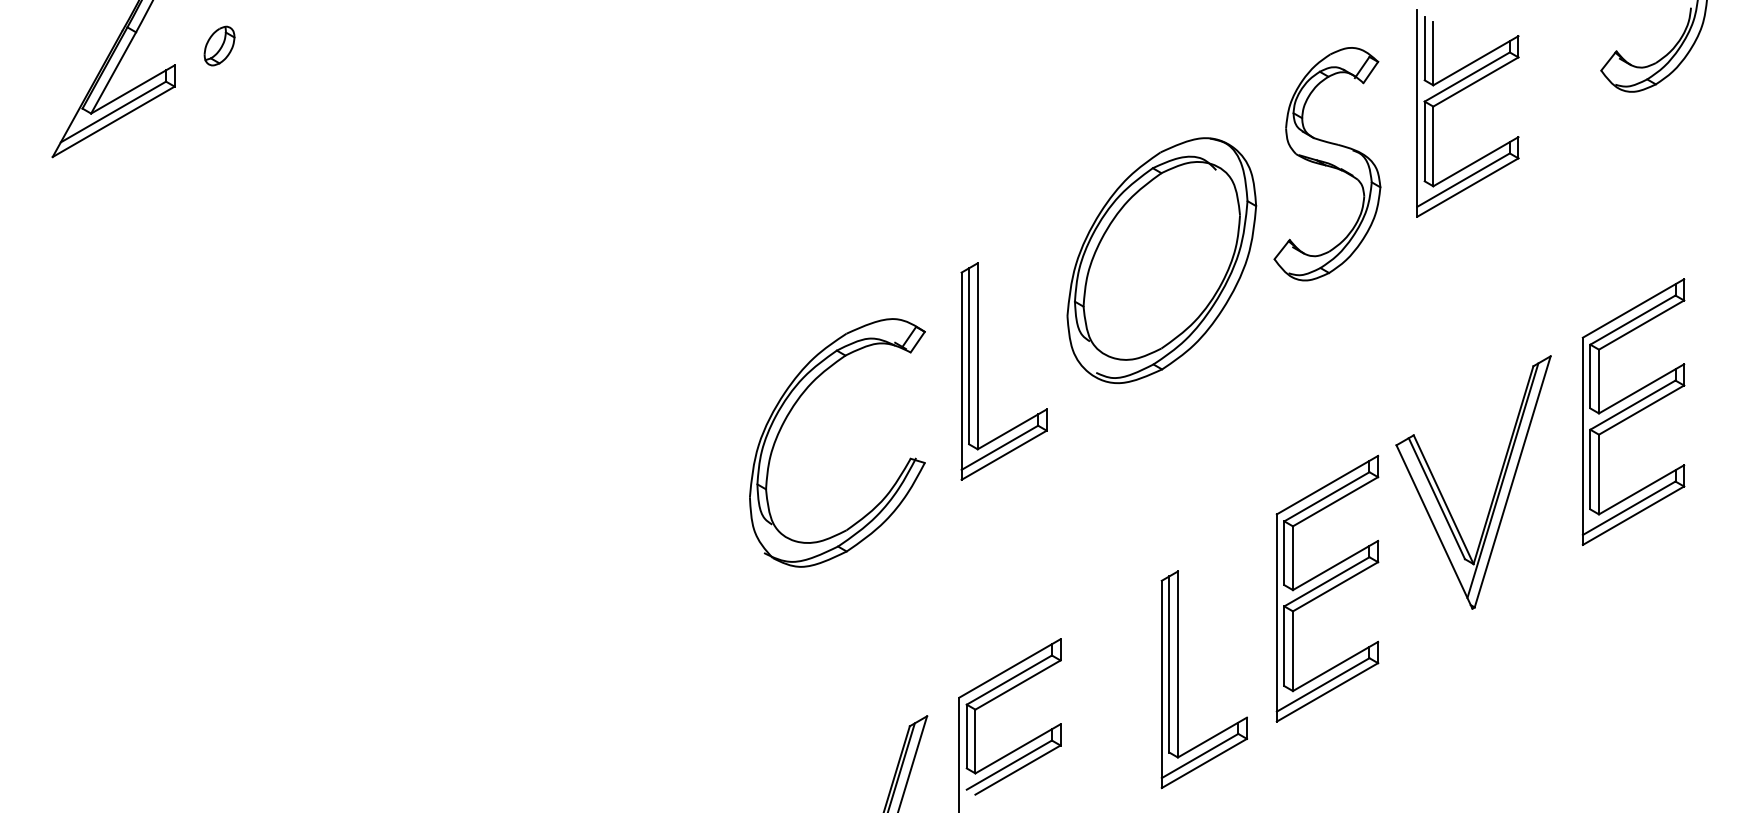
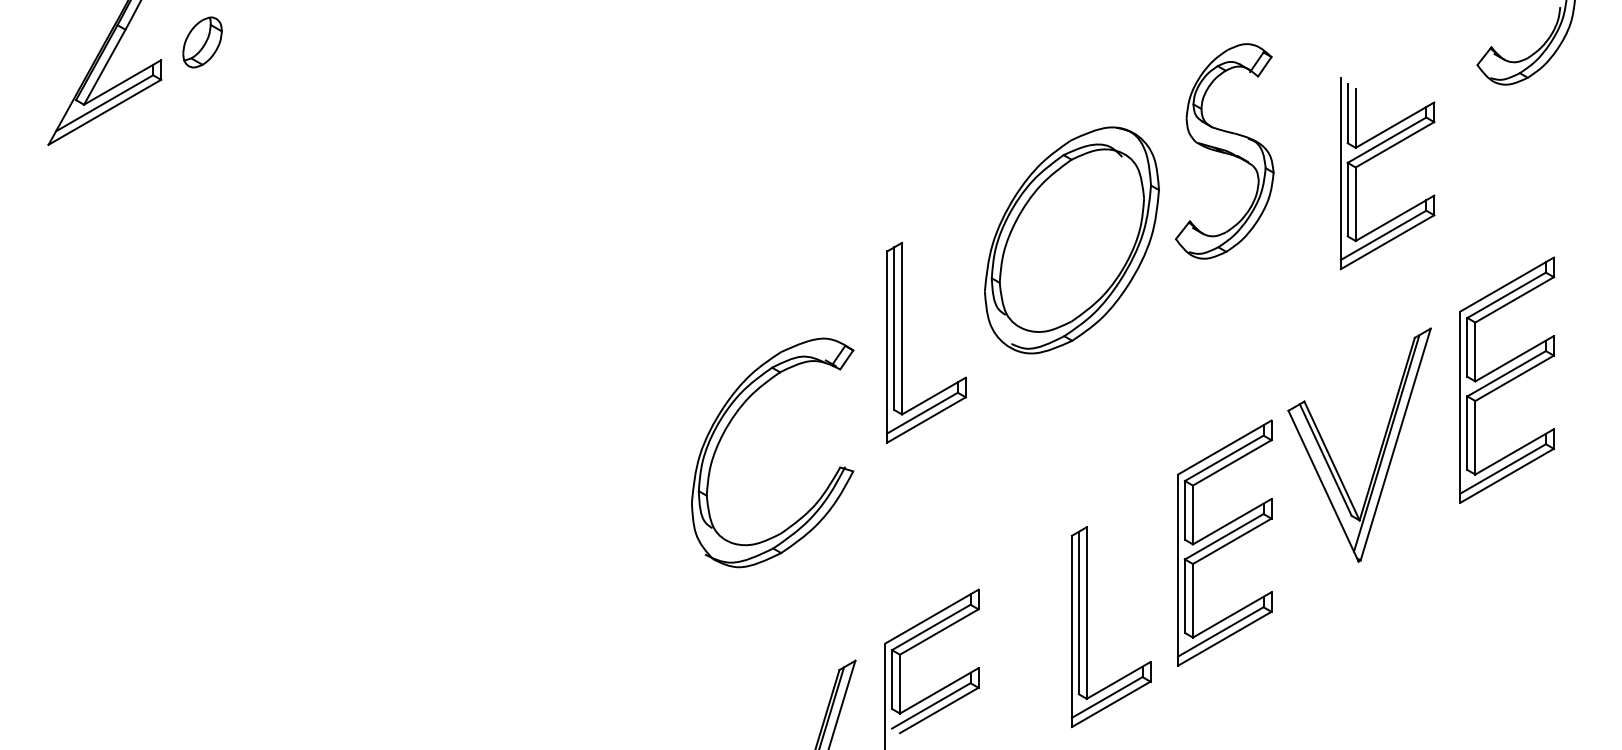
part: (219, 45) -> (202, 41), size x1.4
part: (1458, 93) -> (1378, 155), moved
part: (791, 411) -> (730, 423), moved

